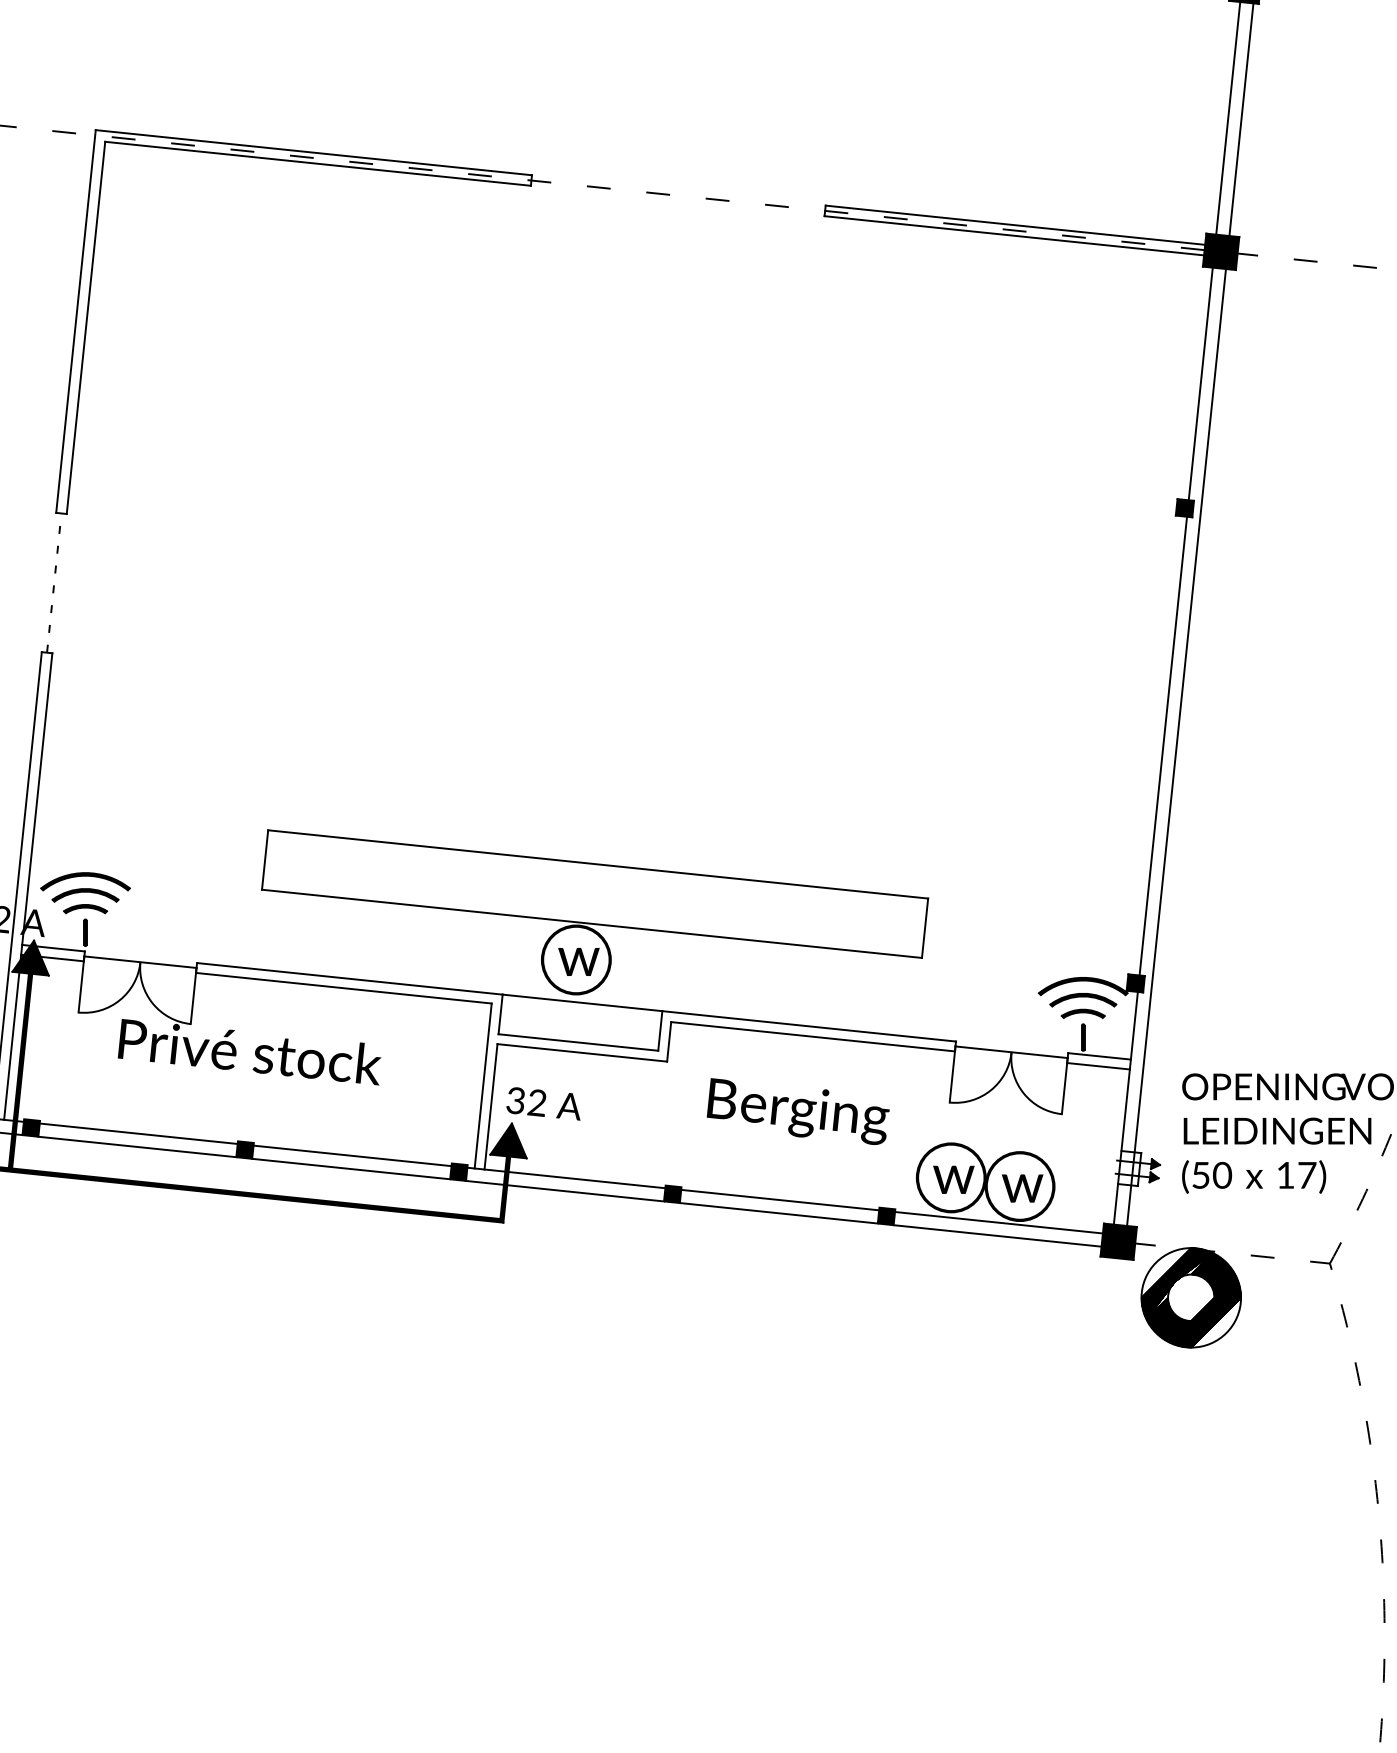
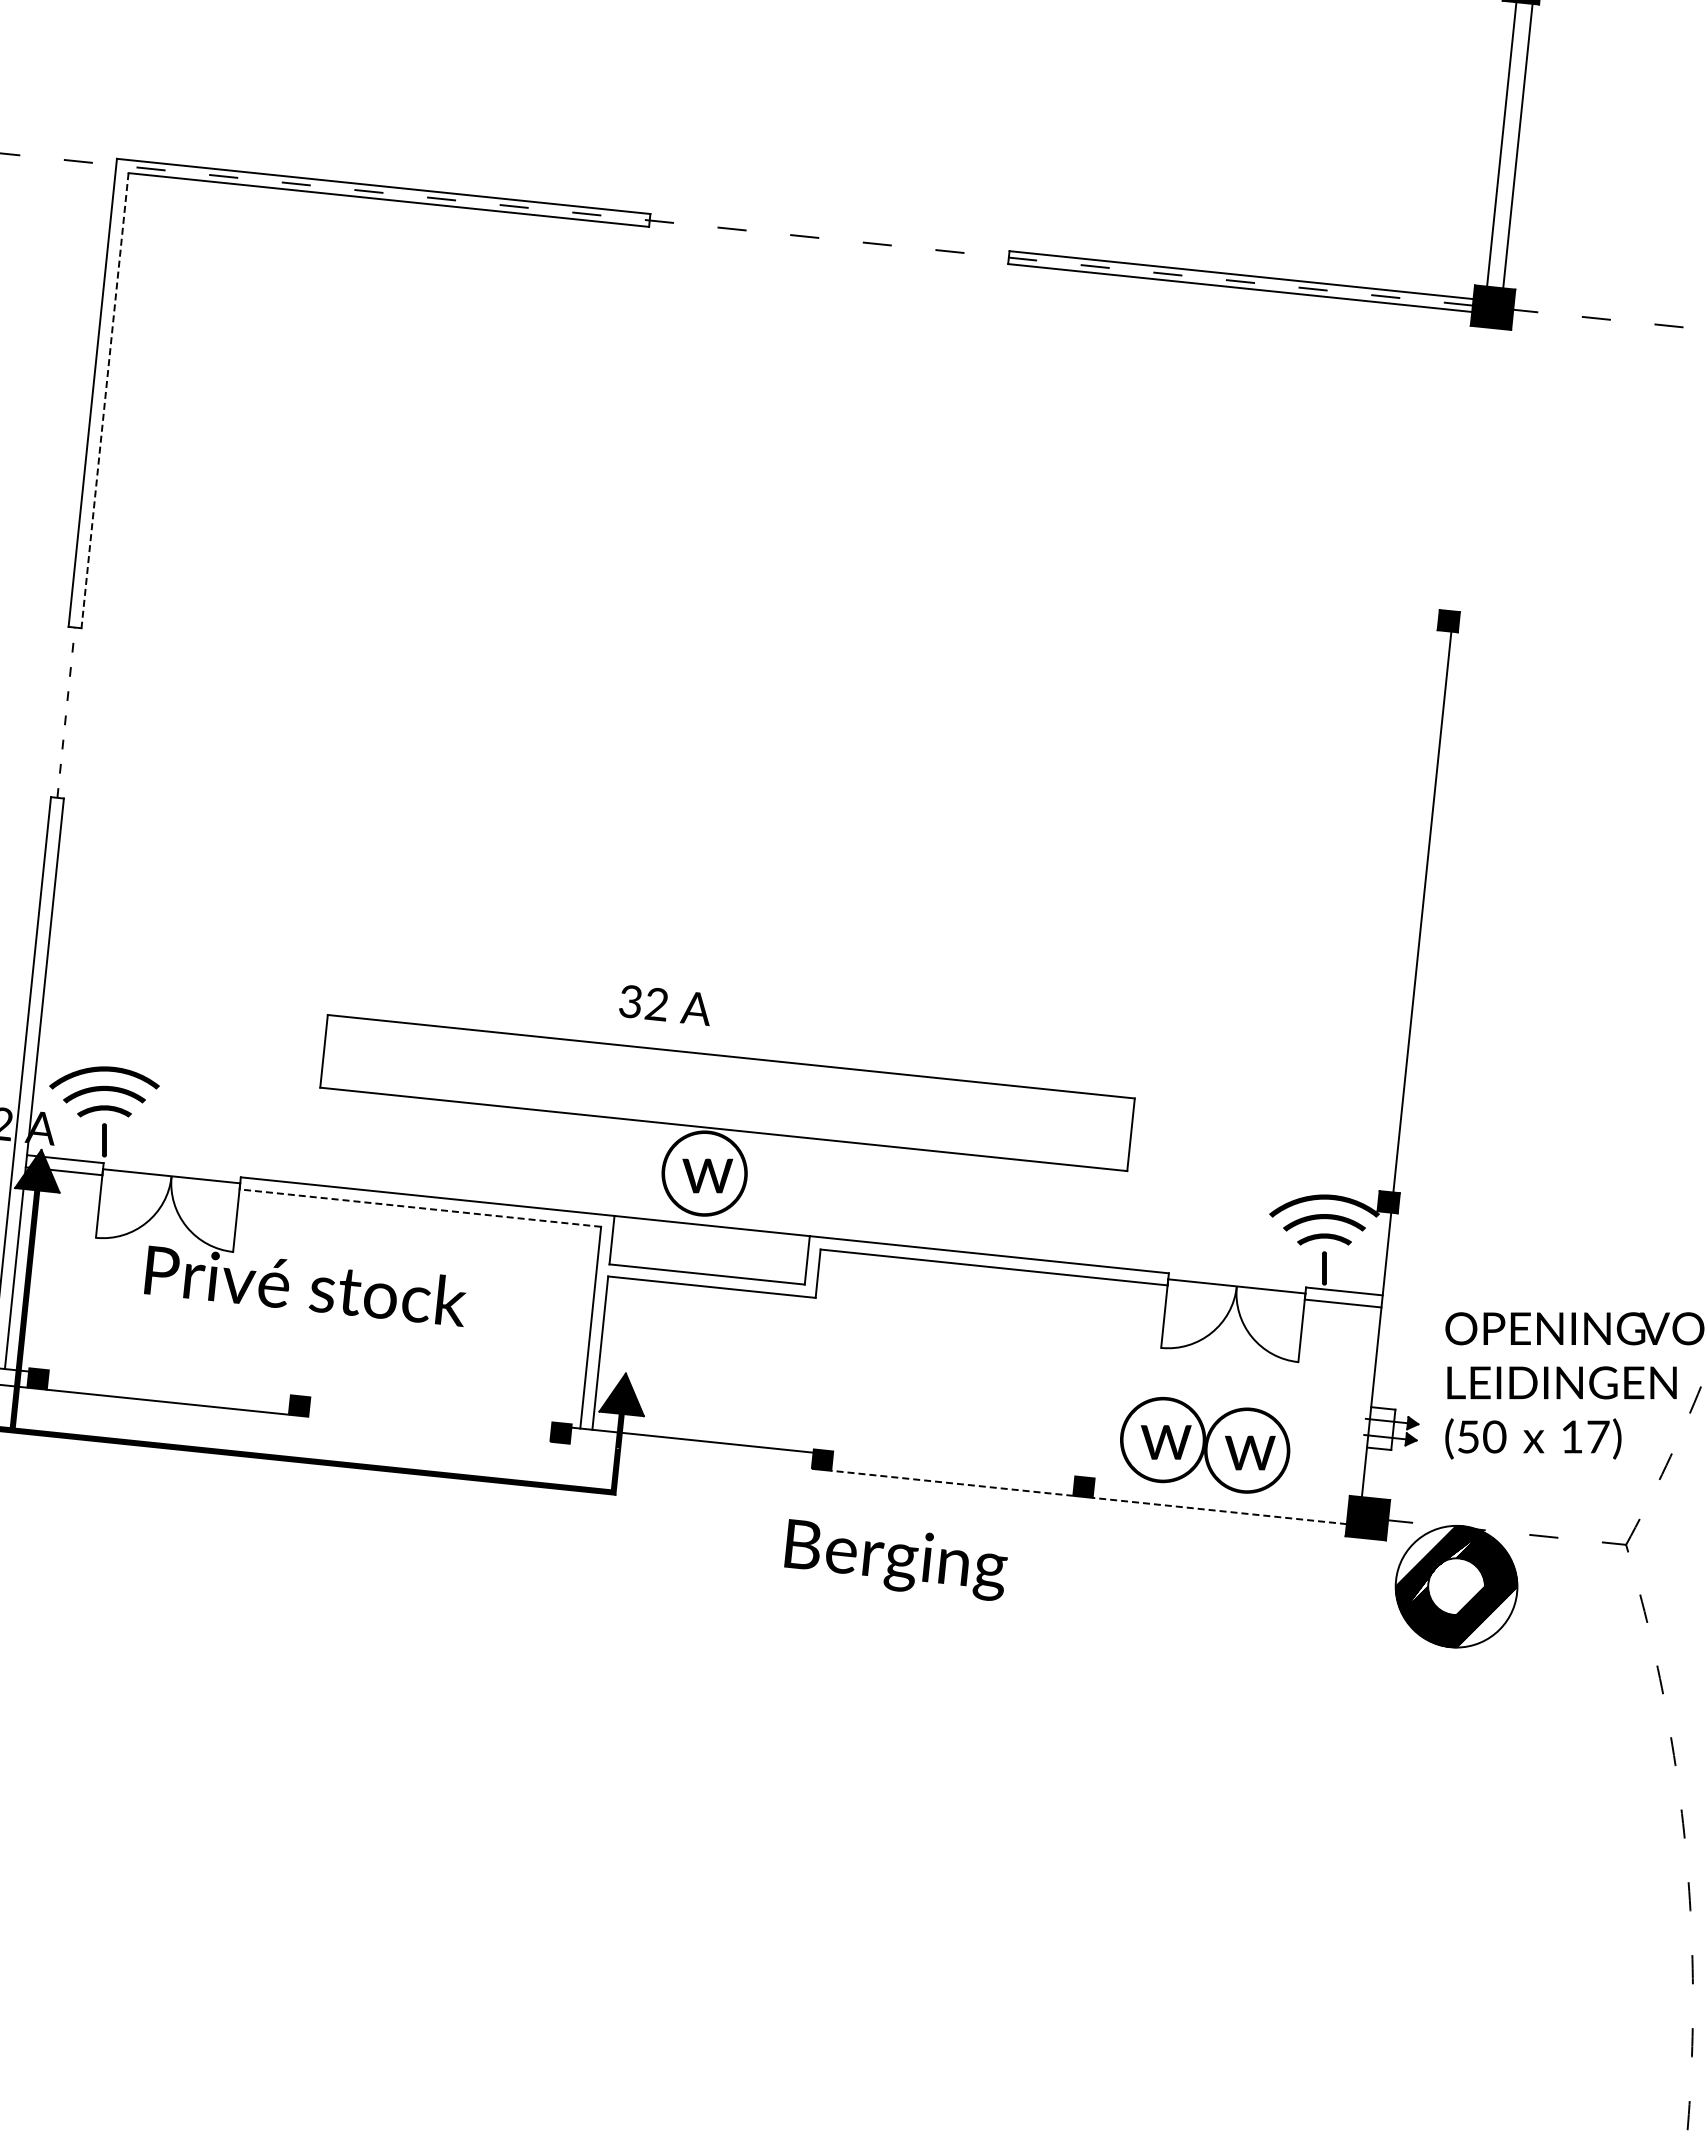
line: (86, 327) -> (105, 400), solid -> dashed
line: (1200, 384) -> (1467, 469), removed
line: (1176, 747) -> (1438, 913), removed
line: (343, 988) -> (420, 1208), solid -> dashed
text: (543, 1103) -> (664, 1005), moved
text: (797, 1111) -> (895, 1559), moved
line: (138, 1133) -> (169, 1385), removed
line: (352, 1155) -> (430, 1412), removed
line: (351, 1168) -> (429, 1428), removed
line: (564, 1190) -> (690, 1455), removed
line: (779, 1199) -> (953, 1466), removed
line: (779, 1213) -> (952, 1483), solid -> dashed
line: (999, 1222) -> (1221, 1494), removed
line: (997, 1236) -> (1219, 1511), solid -> dashed

